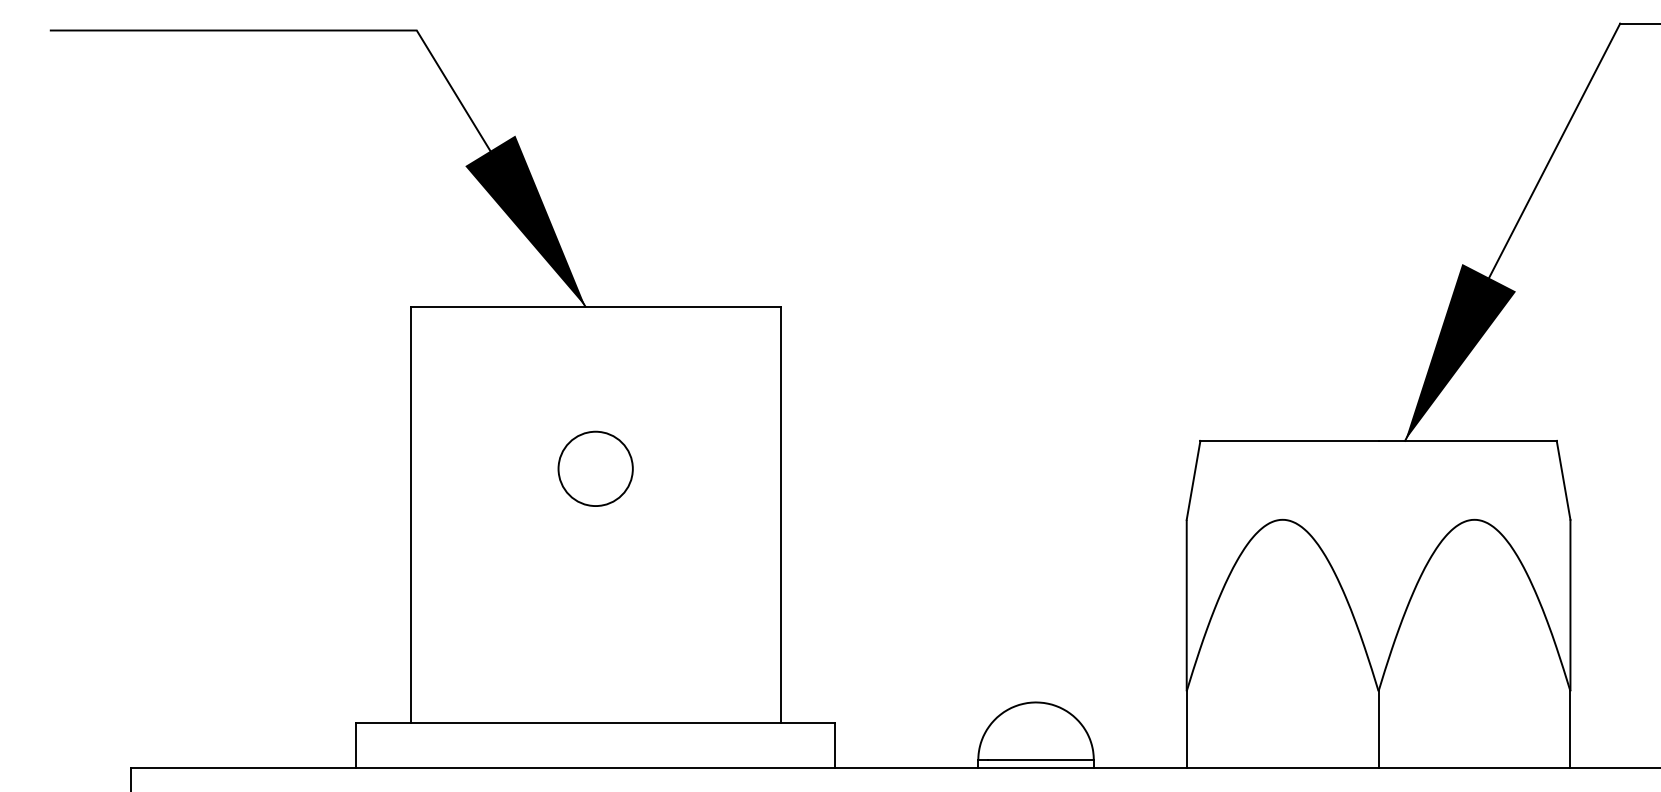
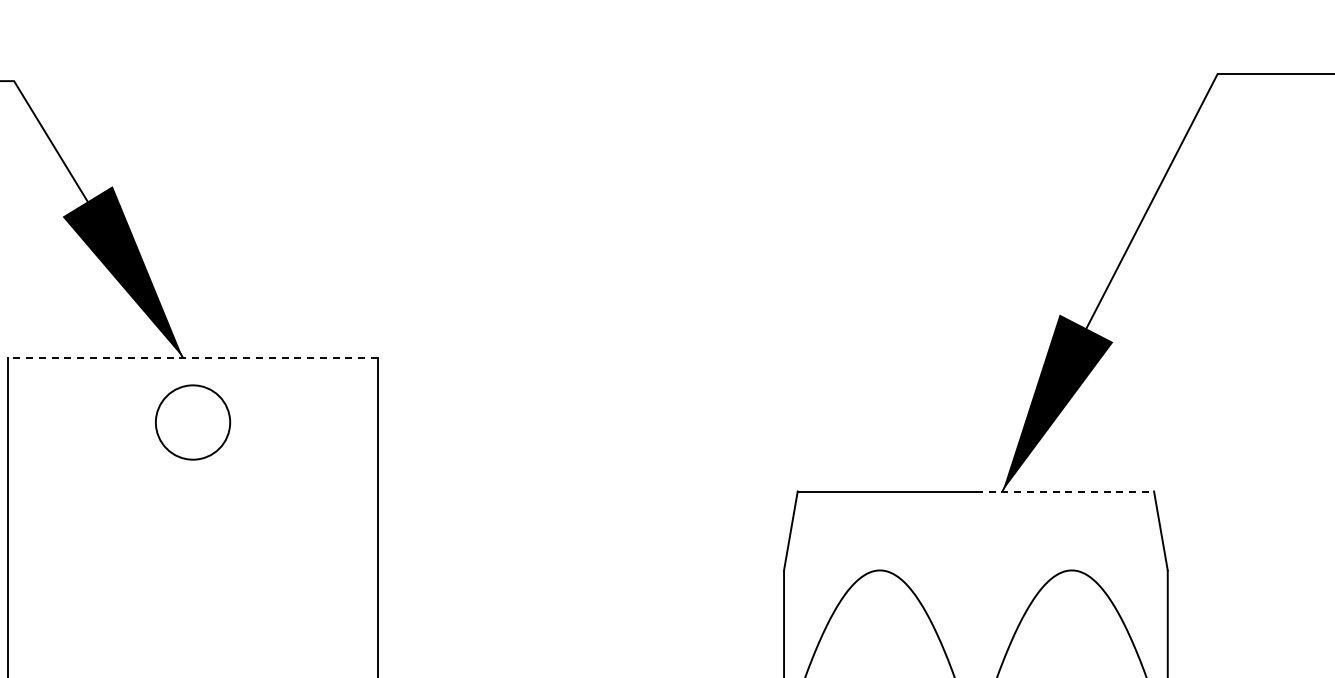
line: (595, 307) -> (192, 358), solid -> dashed
line: (1468, 440) -> (1065, 491), solid -> dashed
circle: (595, 468) -> (192, 422), moved

